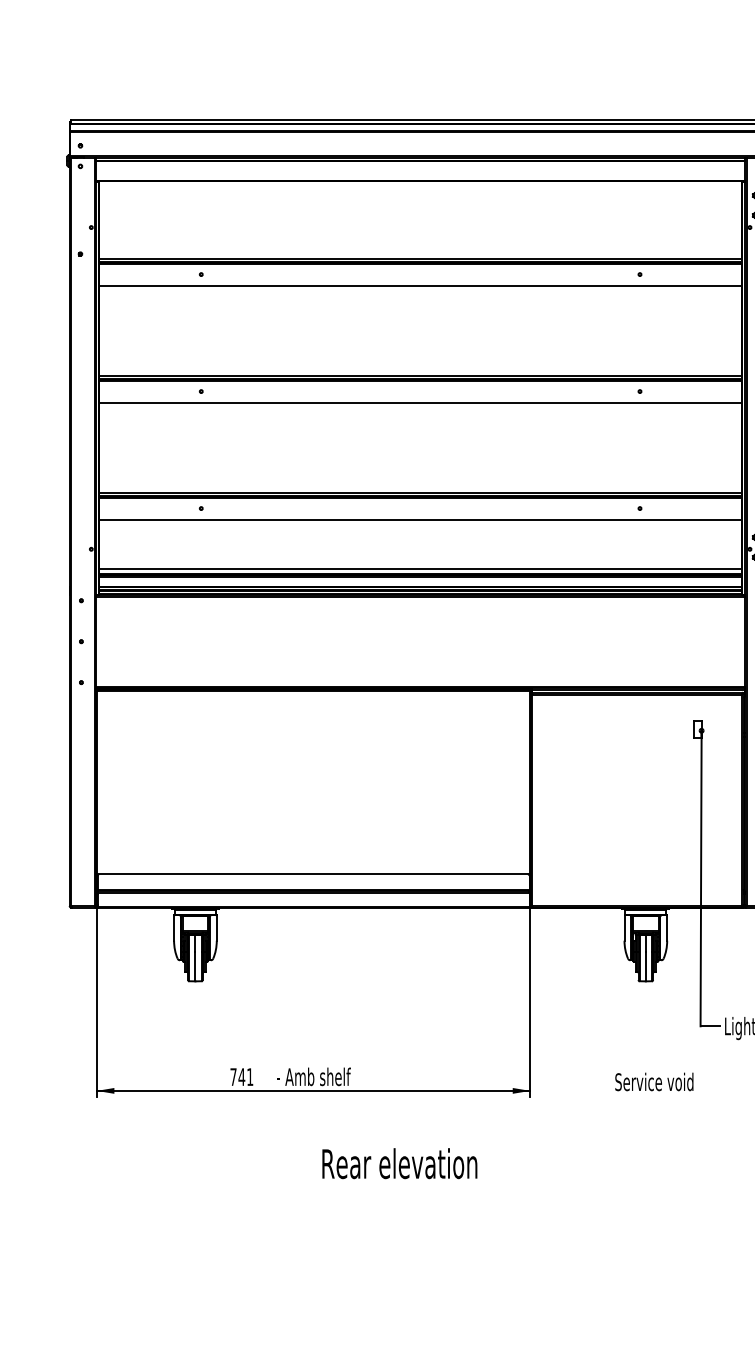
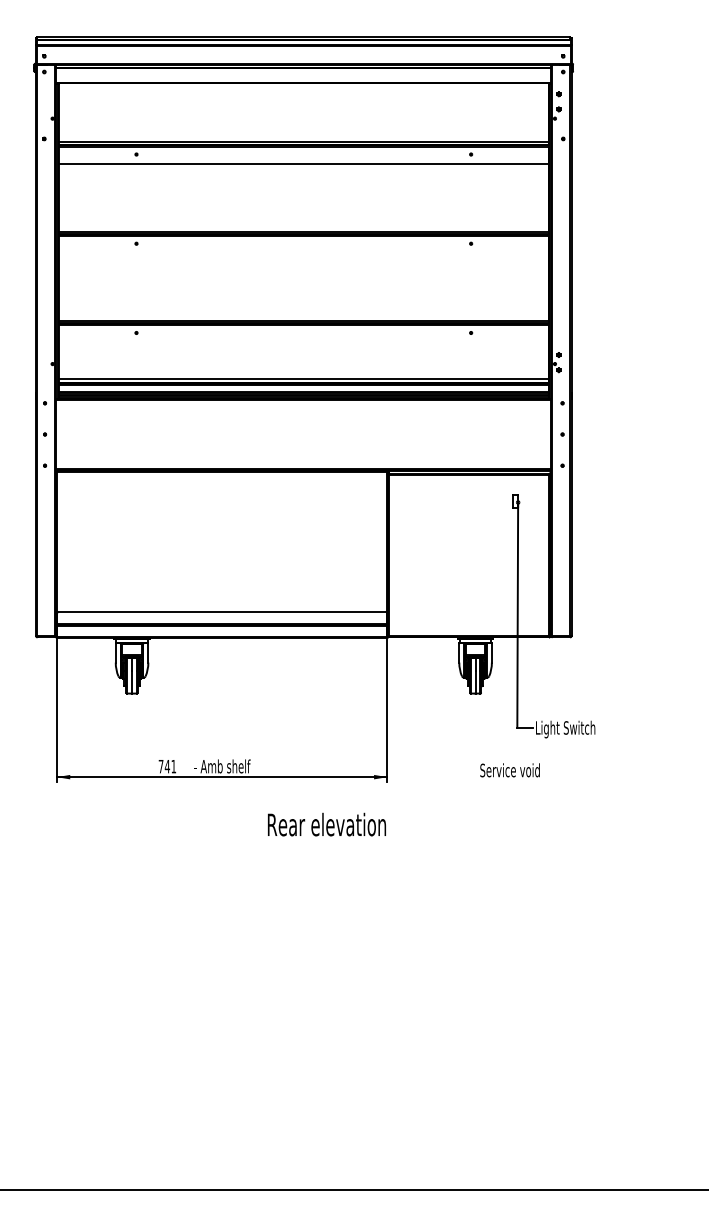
line: (420, 403) -> (303, 252), removed
line: (420, 519) -> (303, 341), removed
text: (653, 1082) -> (509, 770), moved
text: (399, 1163) -> (326, 824), moved

